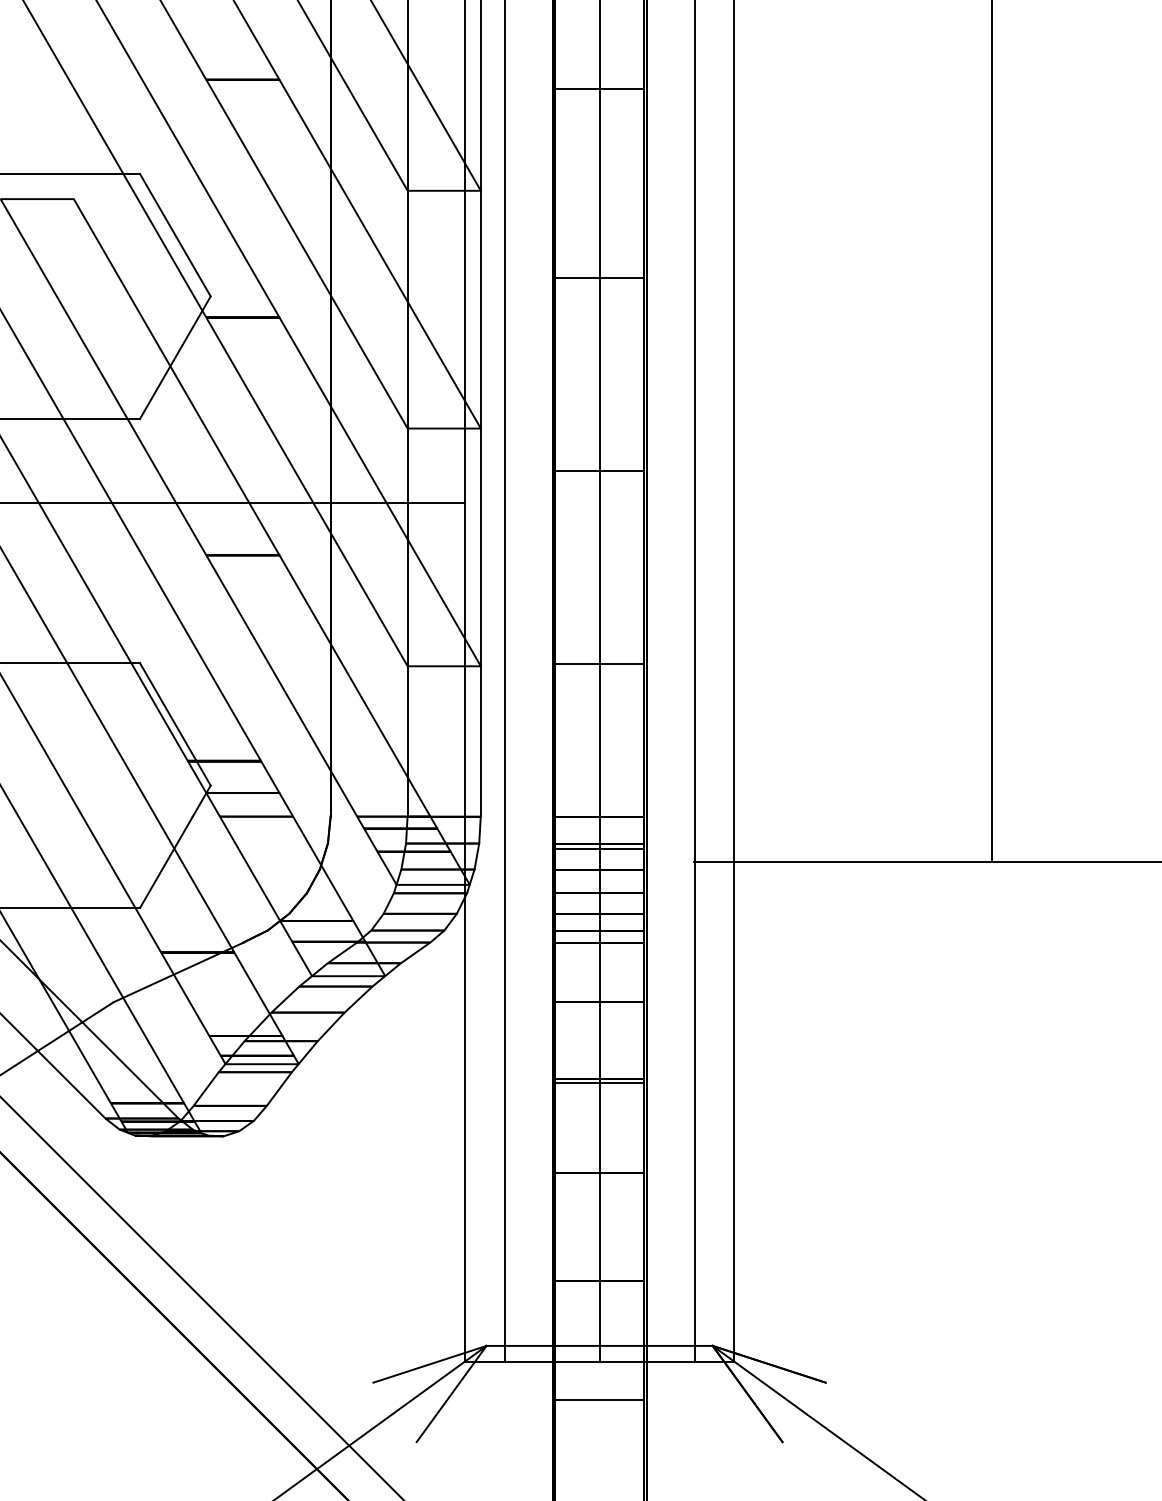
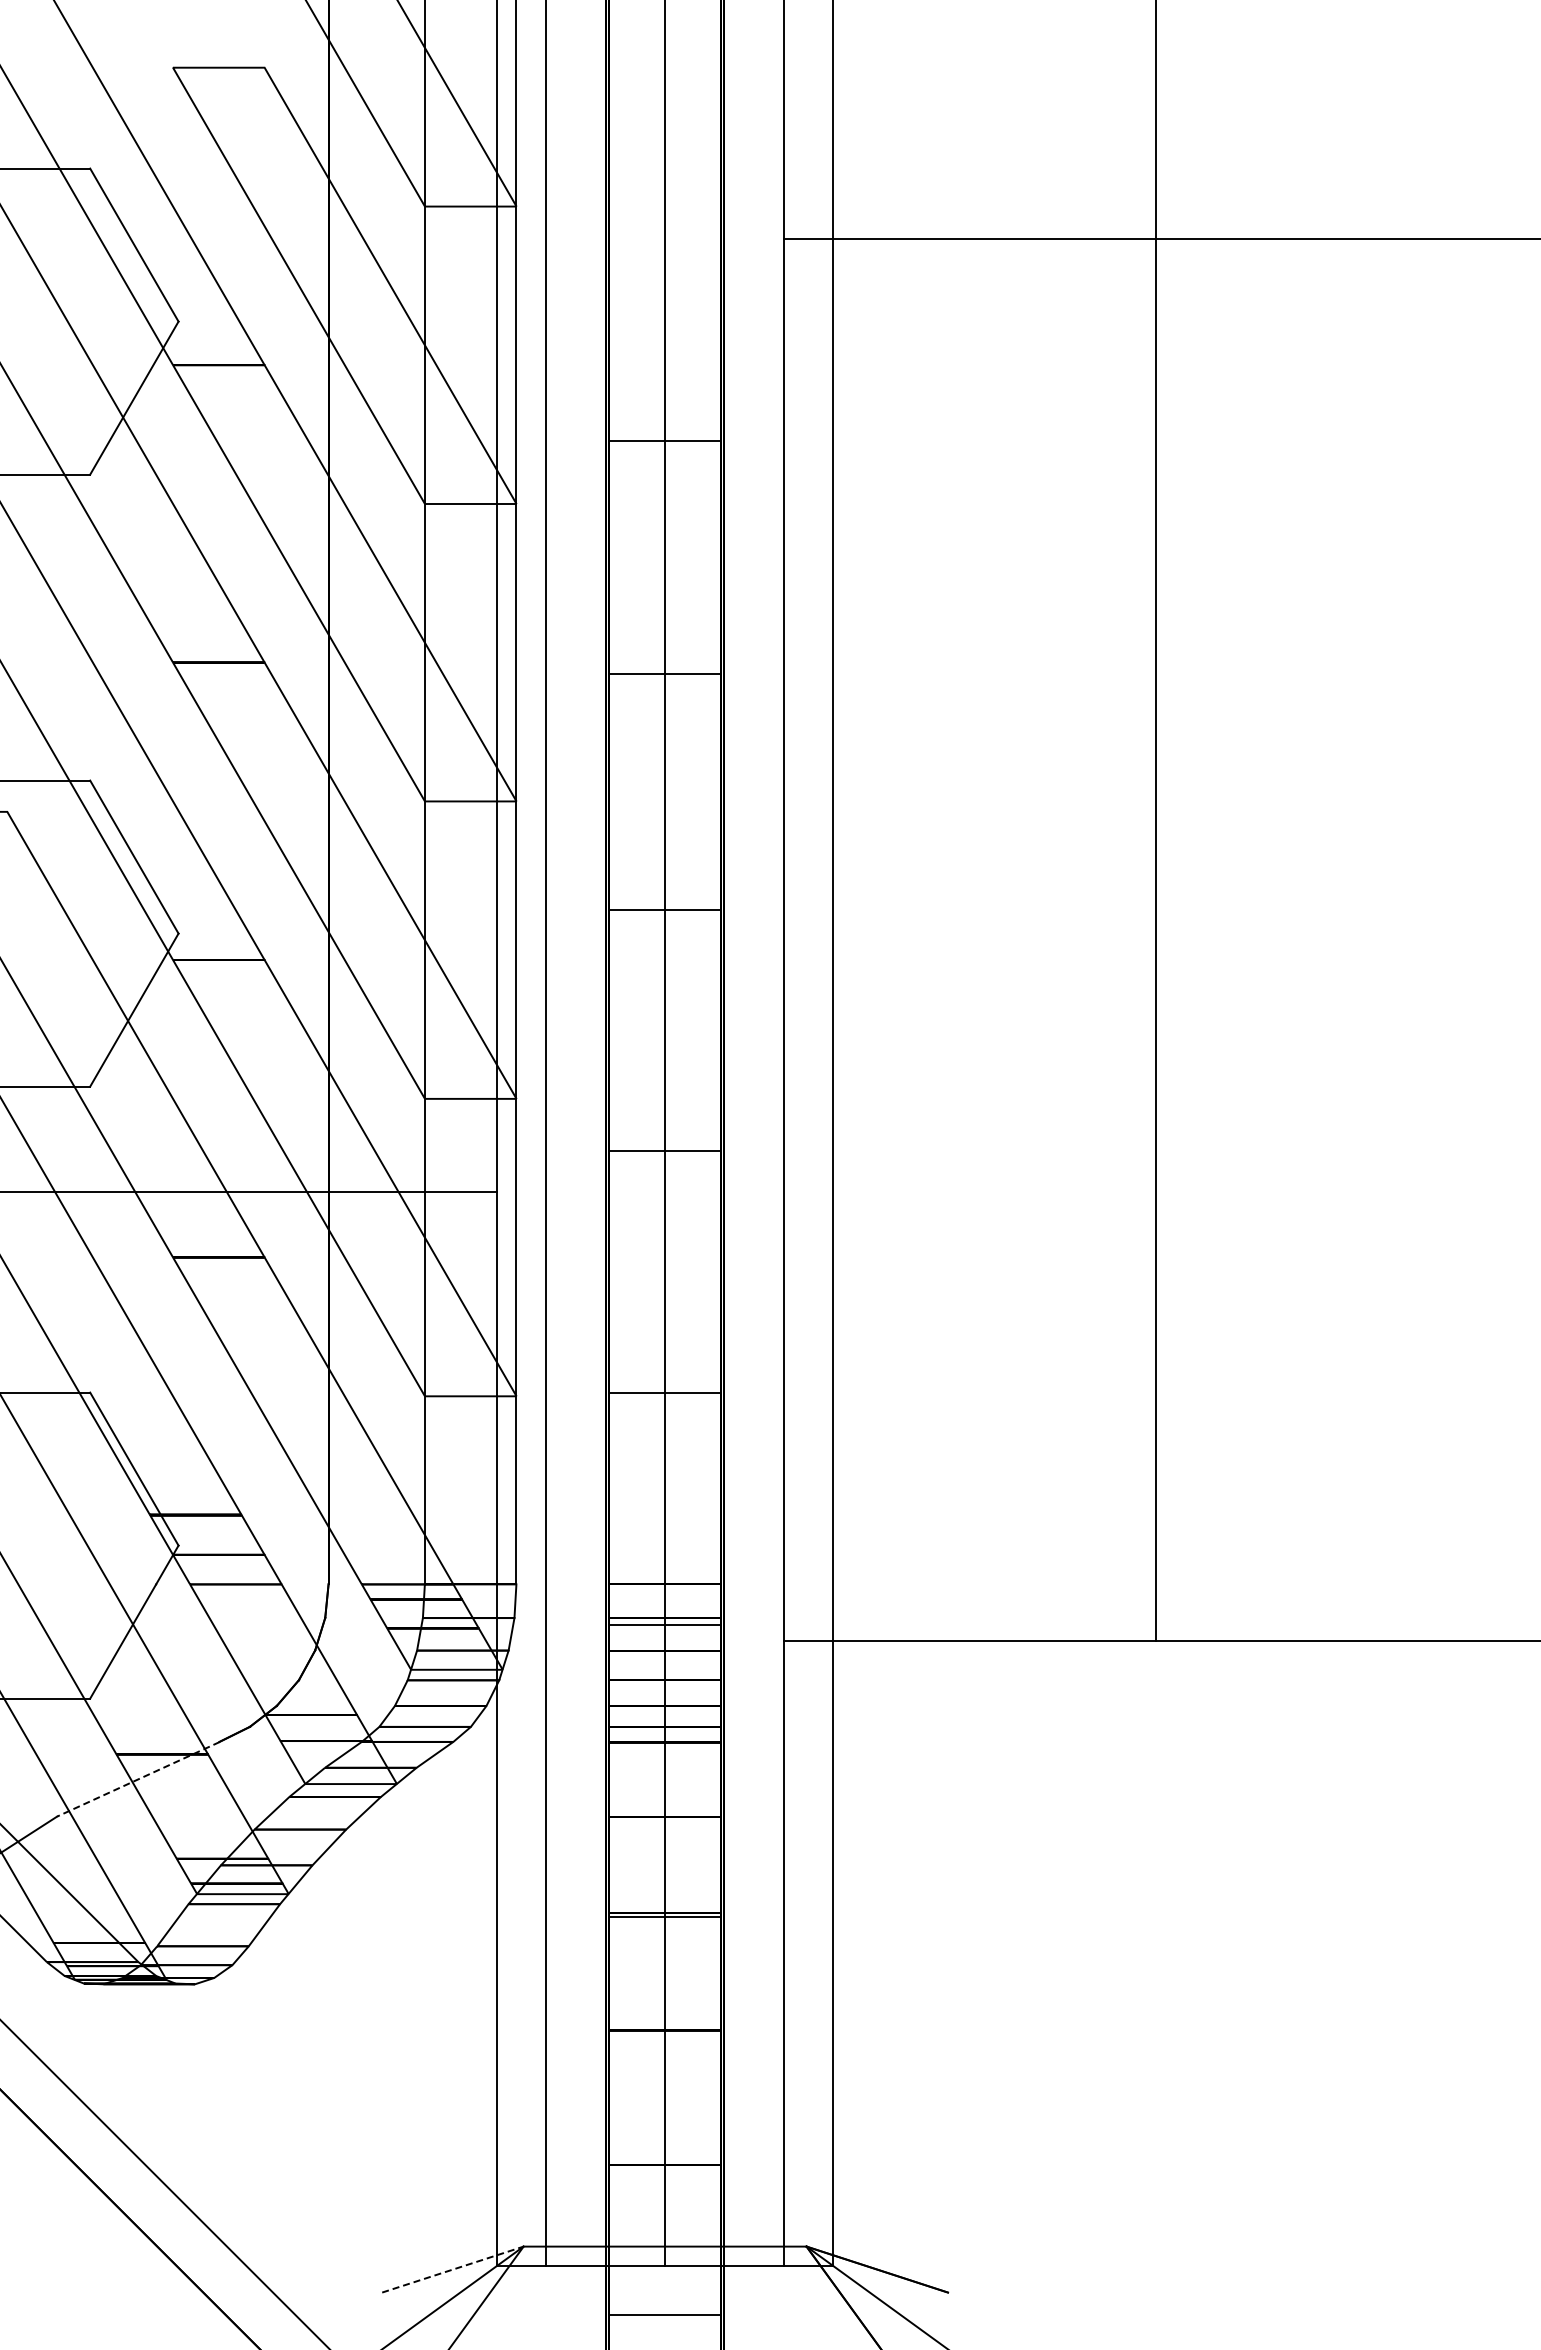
line: (178, 972) -> (138, 1779), solid -> dashed
line: (430, 1364) -> (453, 2269), solid -> dashed

